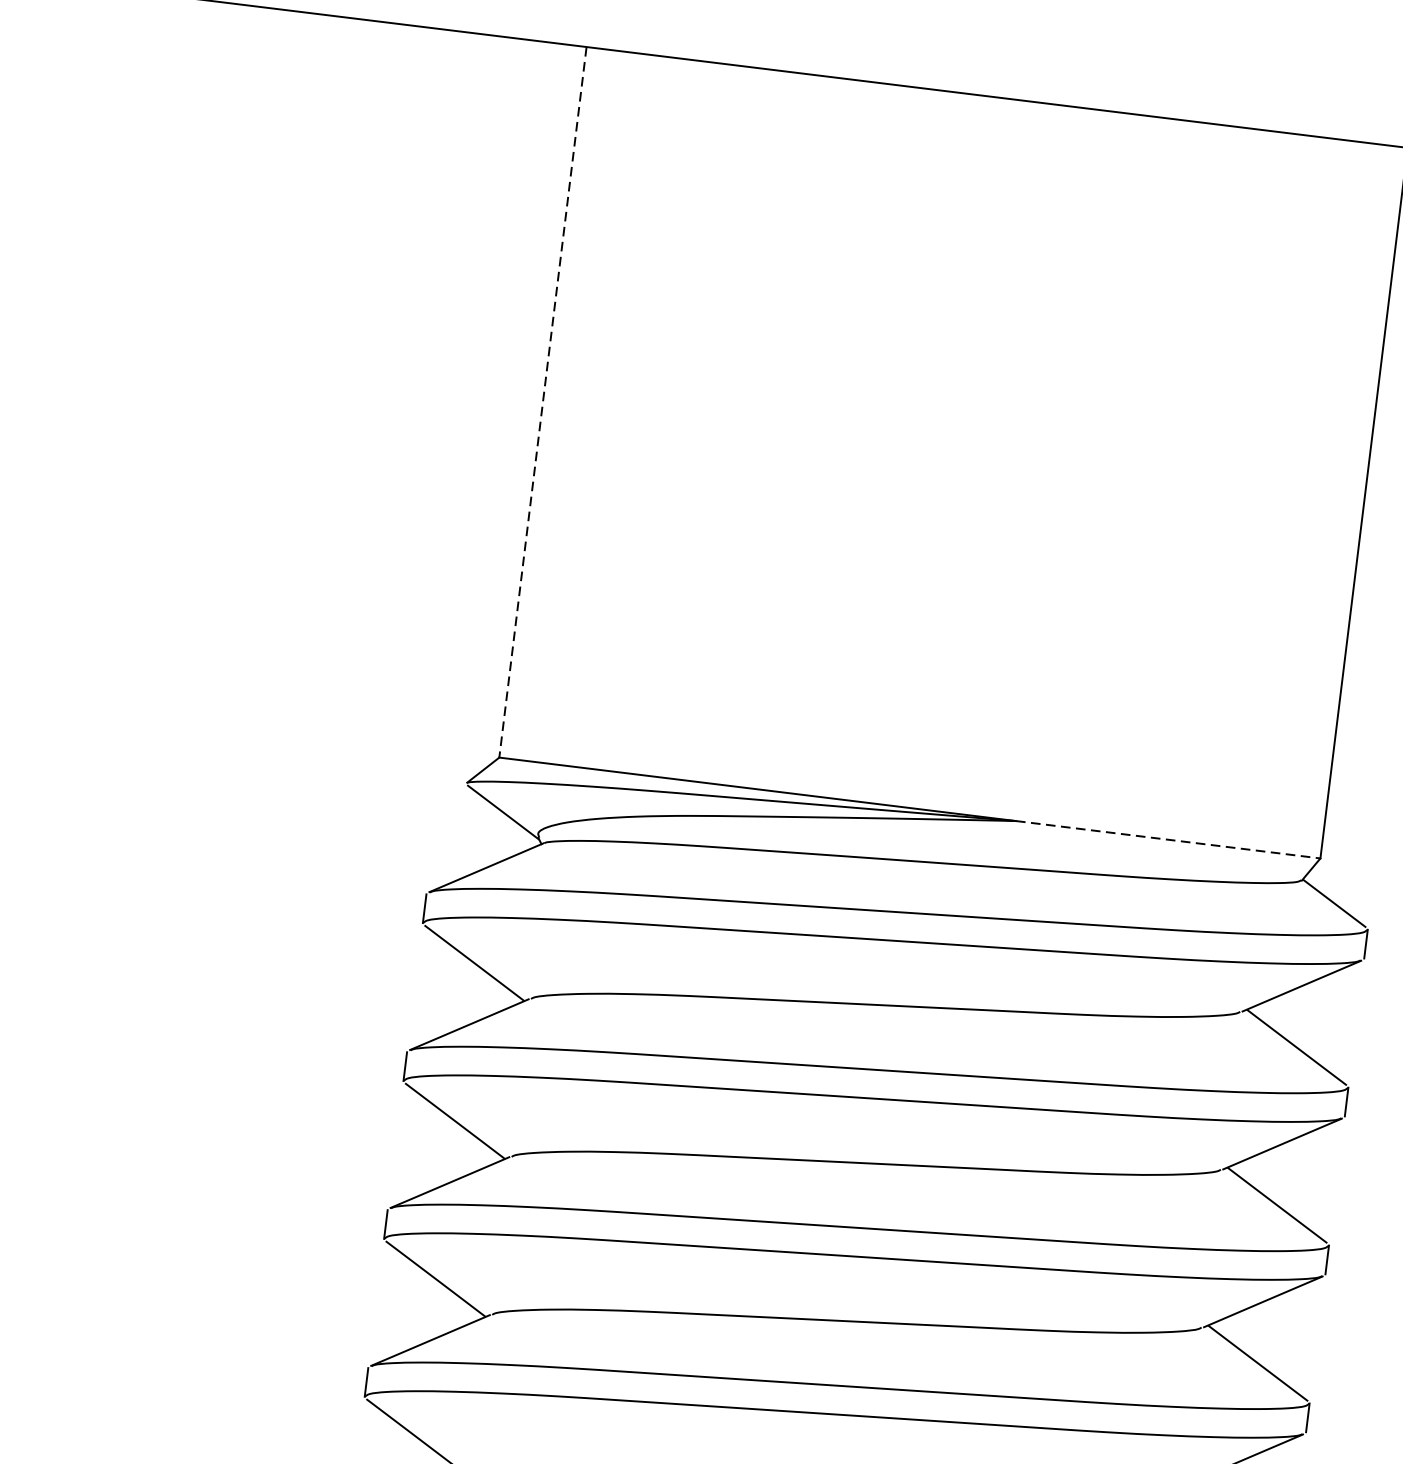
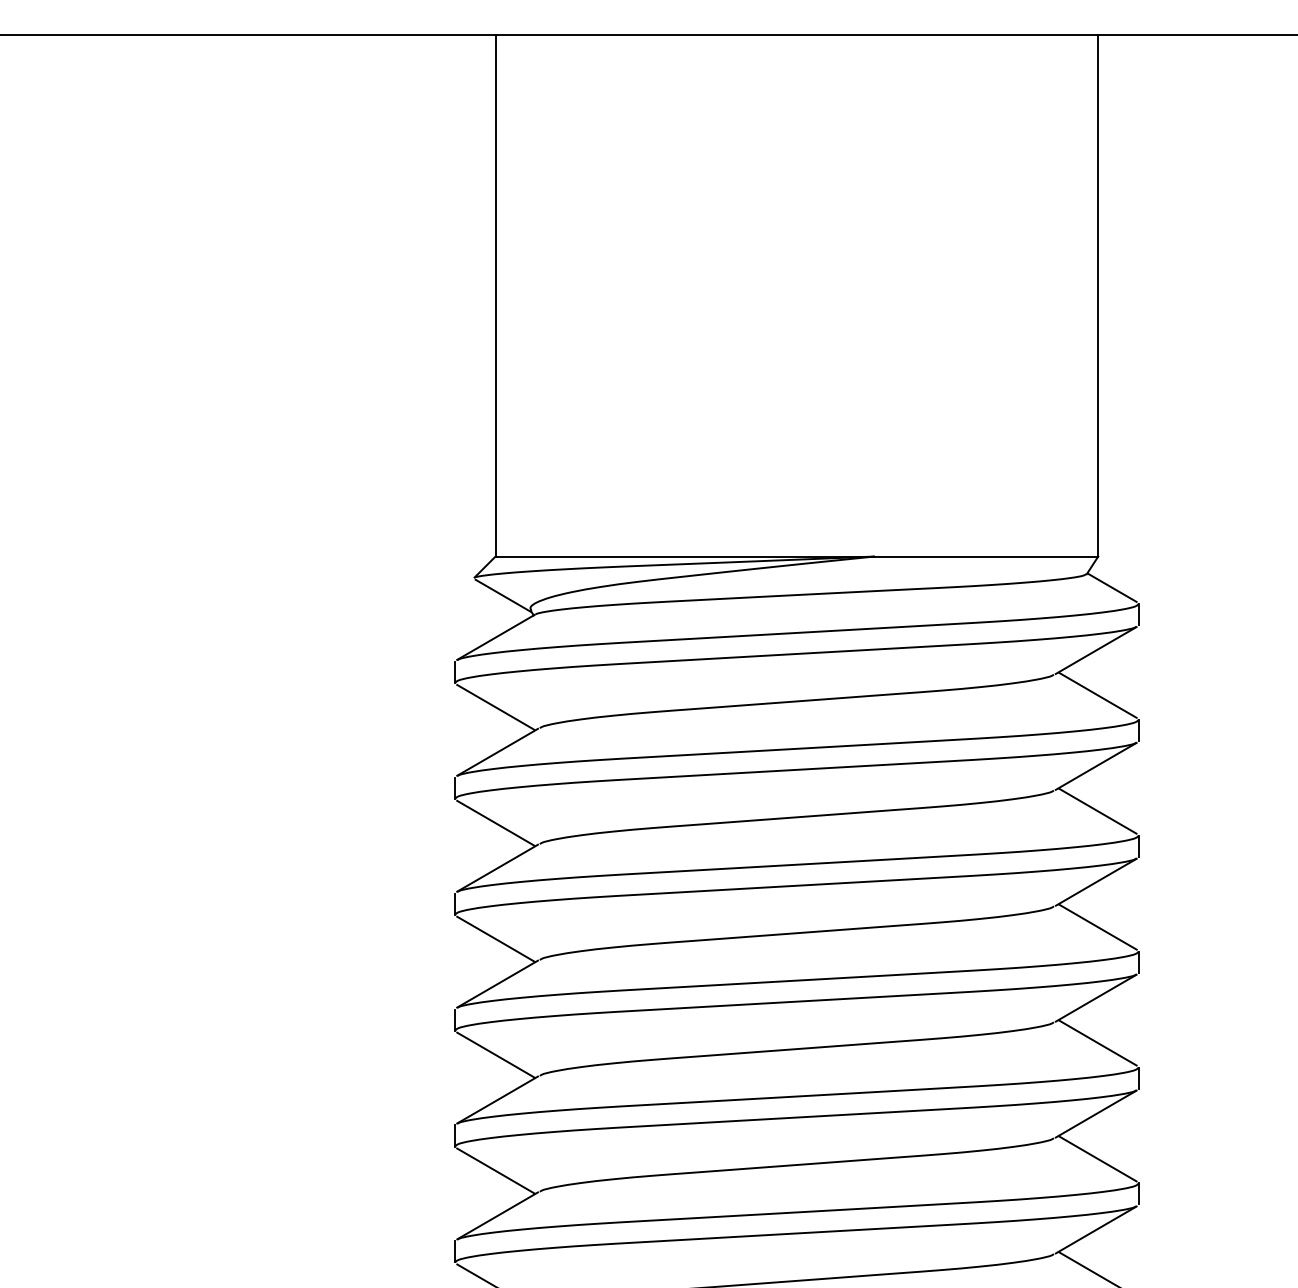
line: (542, 401) -> (495, 295), dashed -> solid
line: (1168, 839) -> (986, 556), dashed -> solid

